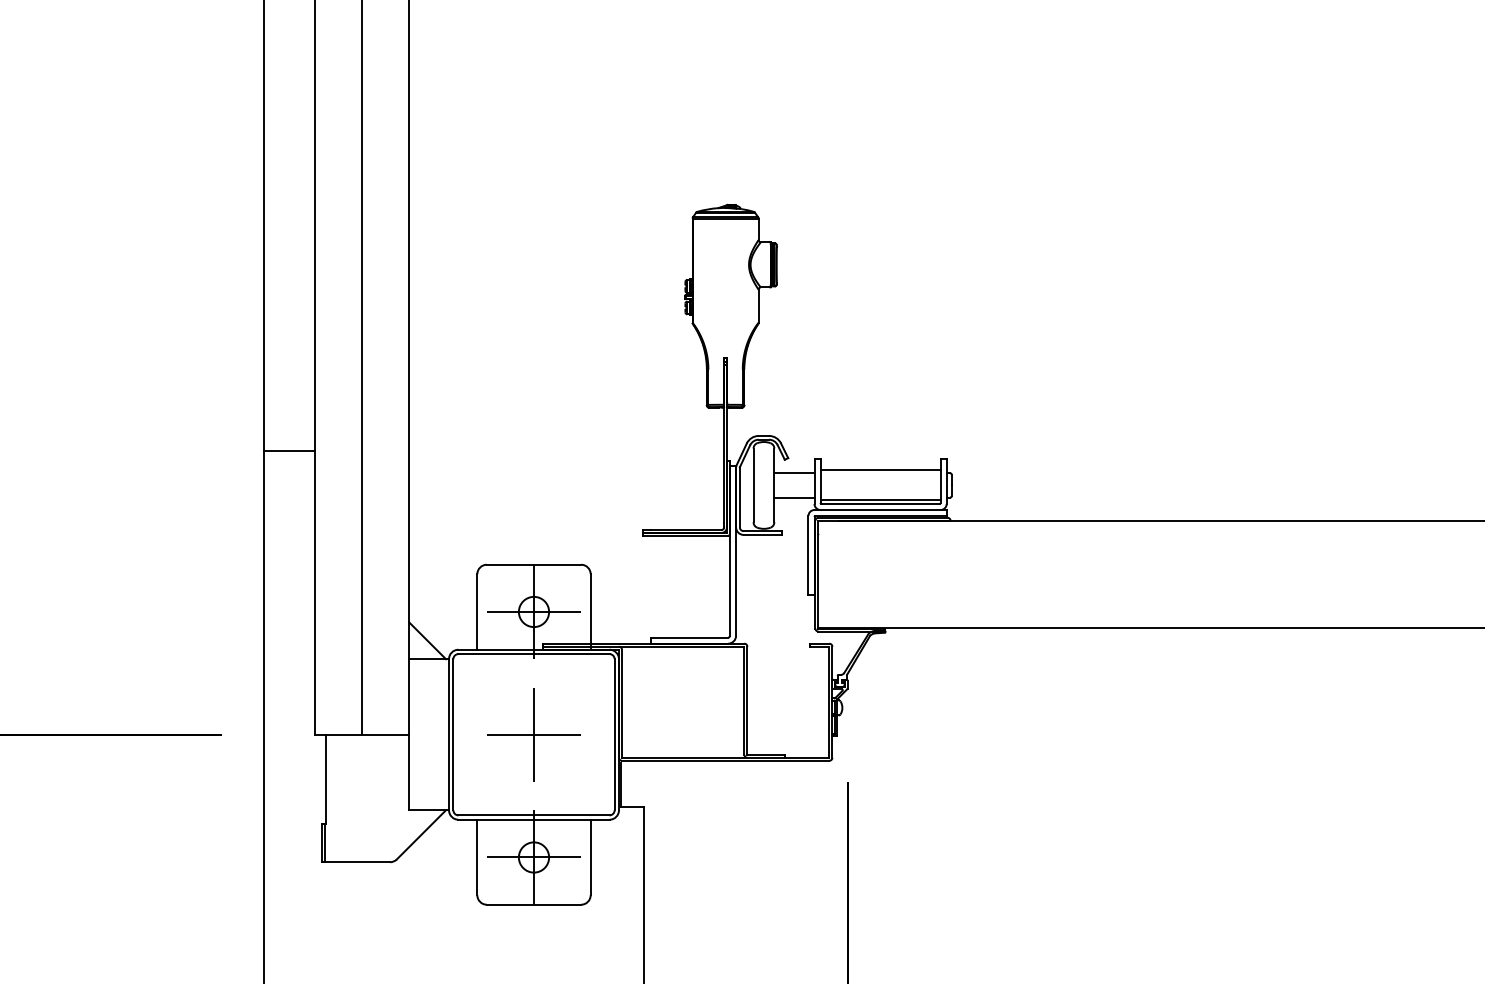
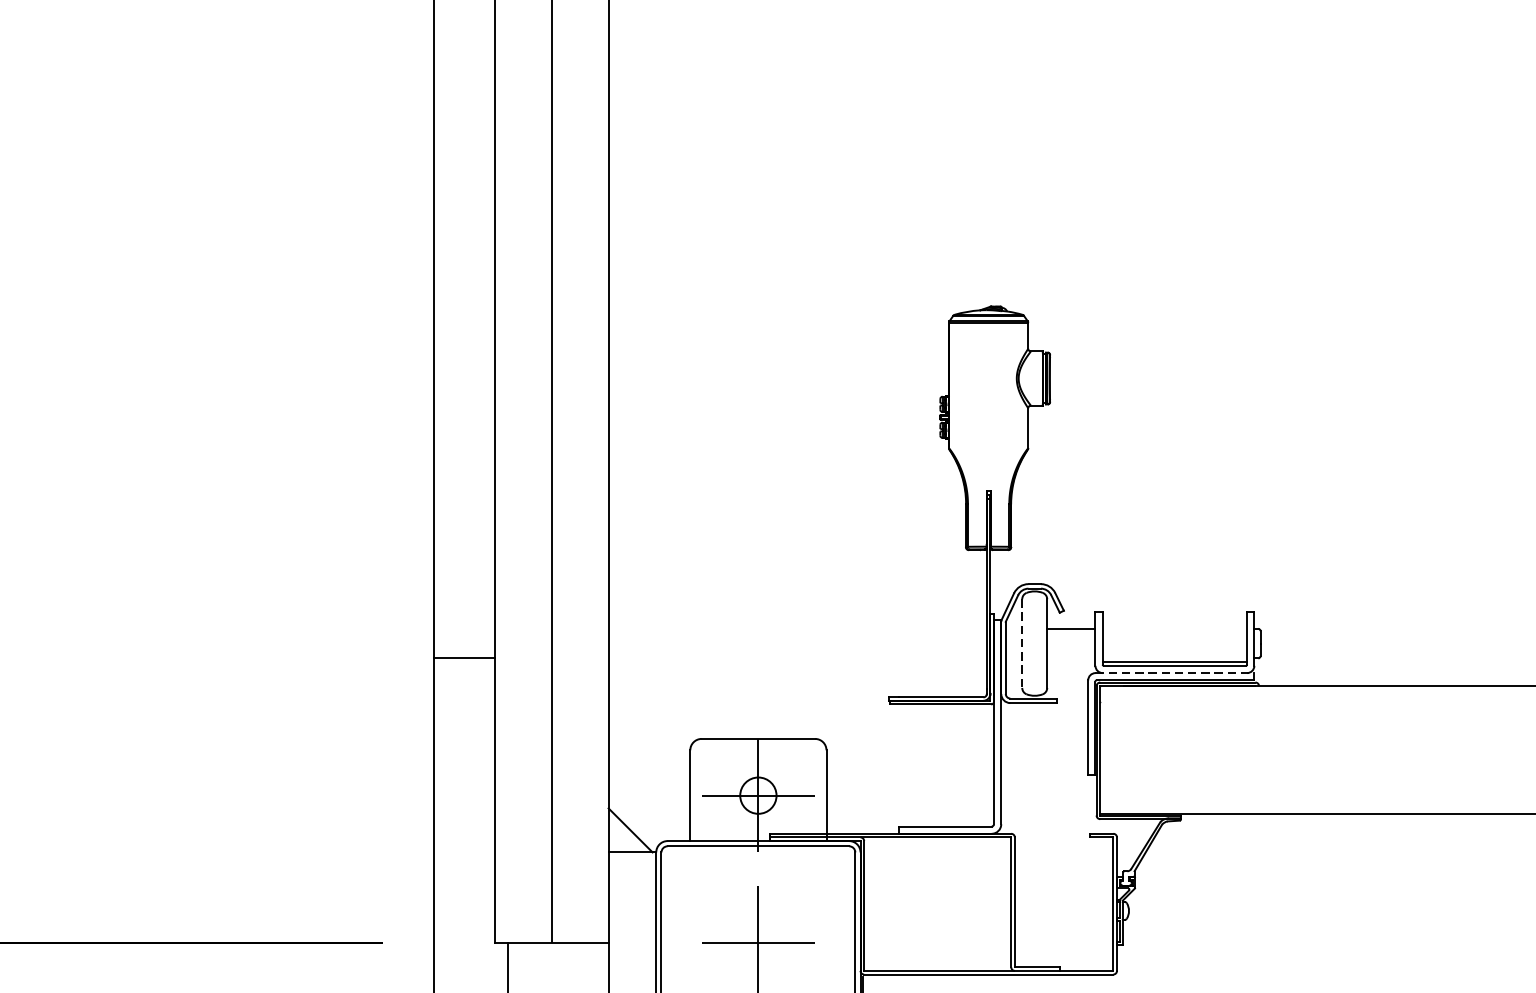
line: (288, 451) -> (463, 658), moved
line: (880, 470) -> (1174, 625), removed
line: (753, 485) -> (1022, 643), solid -> dashed
line: (794, 497) -> (1071, 658), removed
line: (881, 510) -> (1176, 673), solid -> dashed

